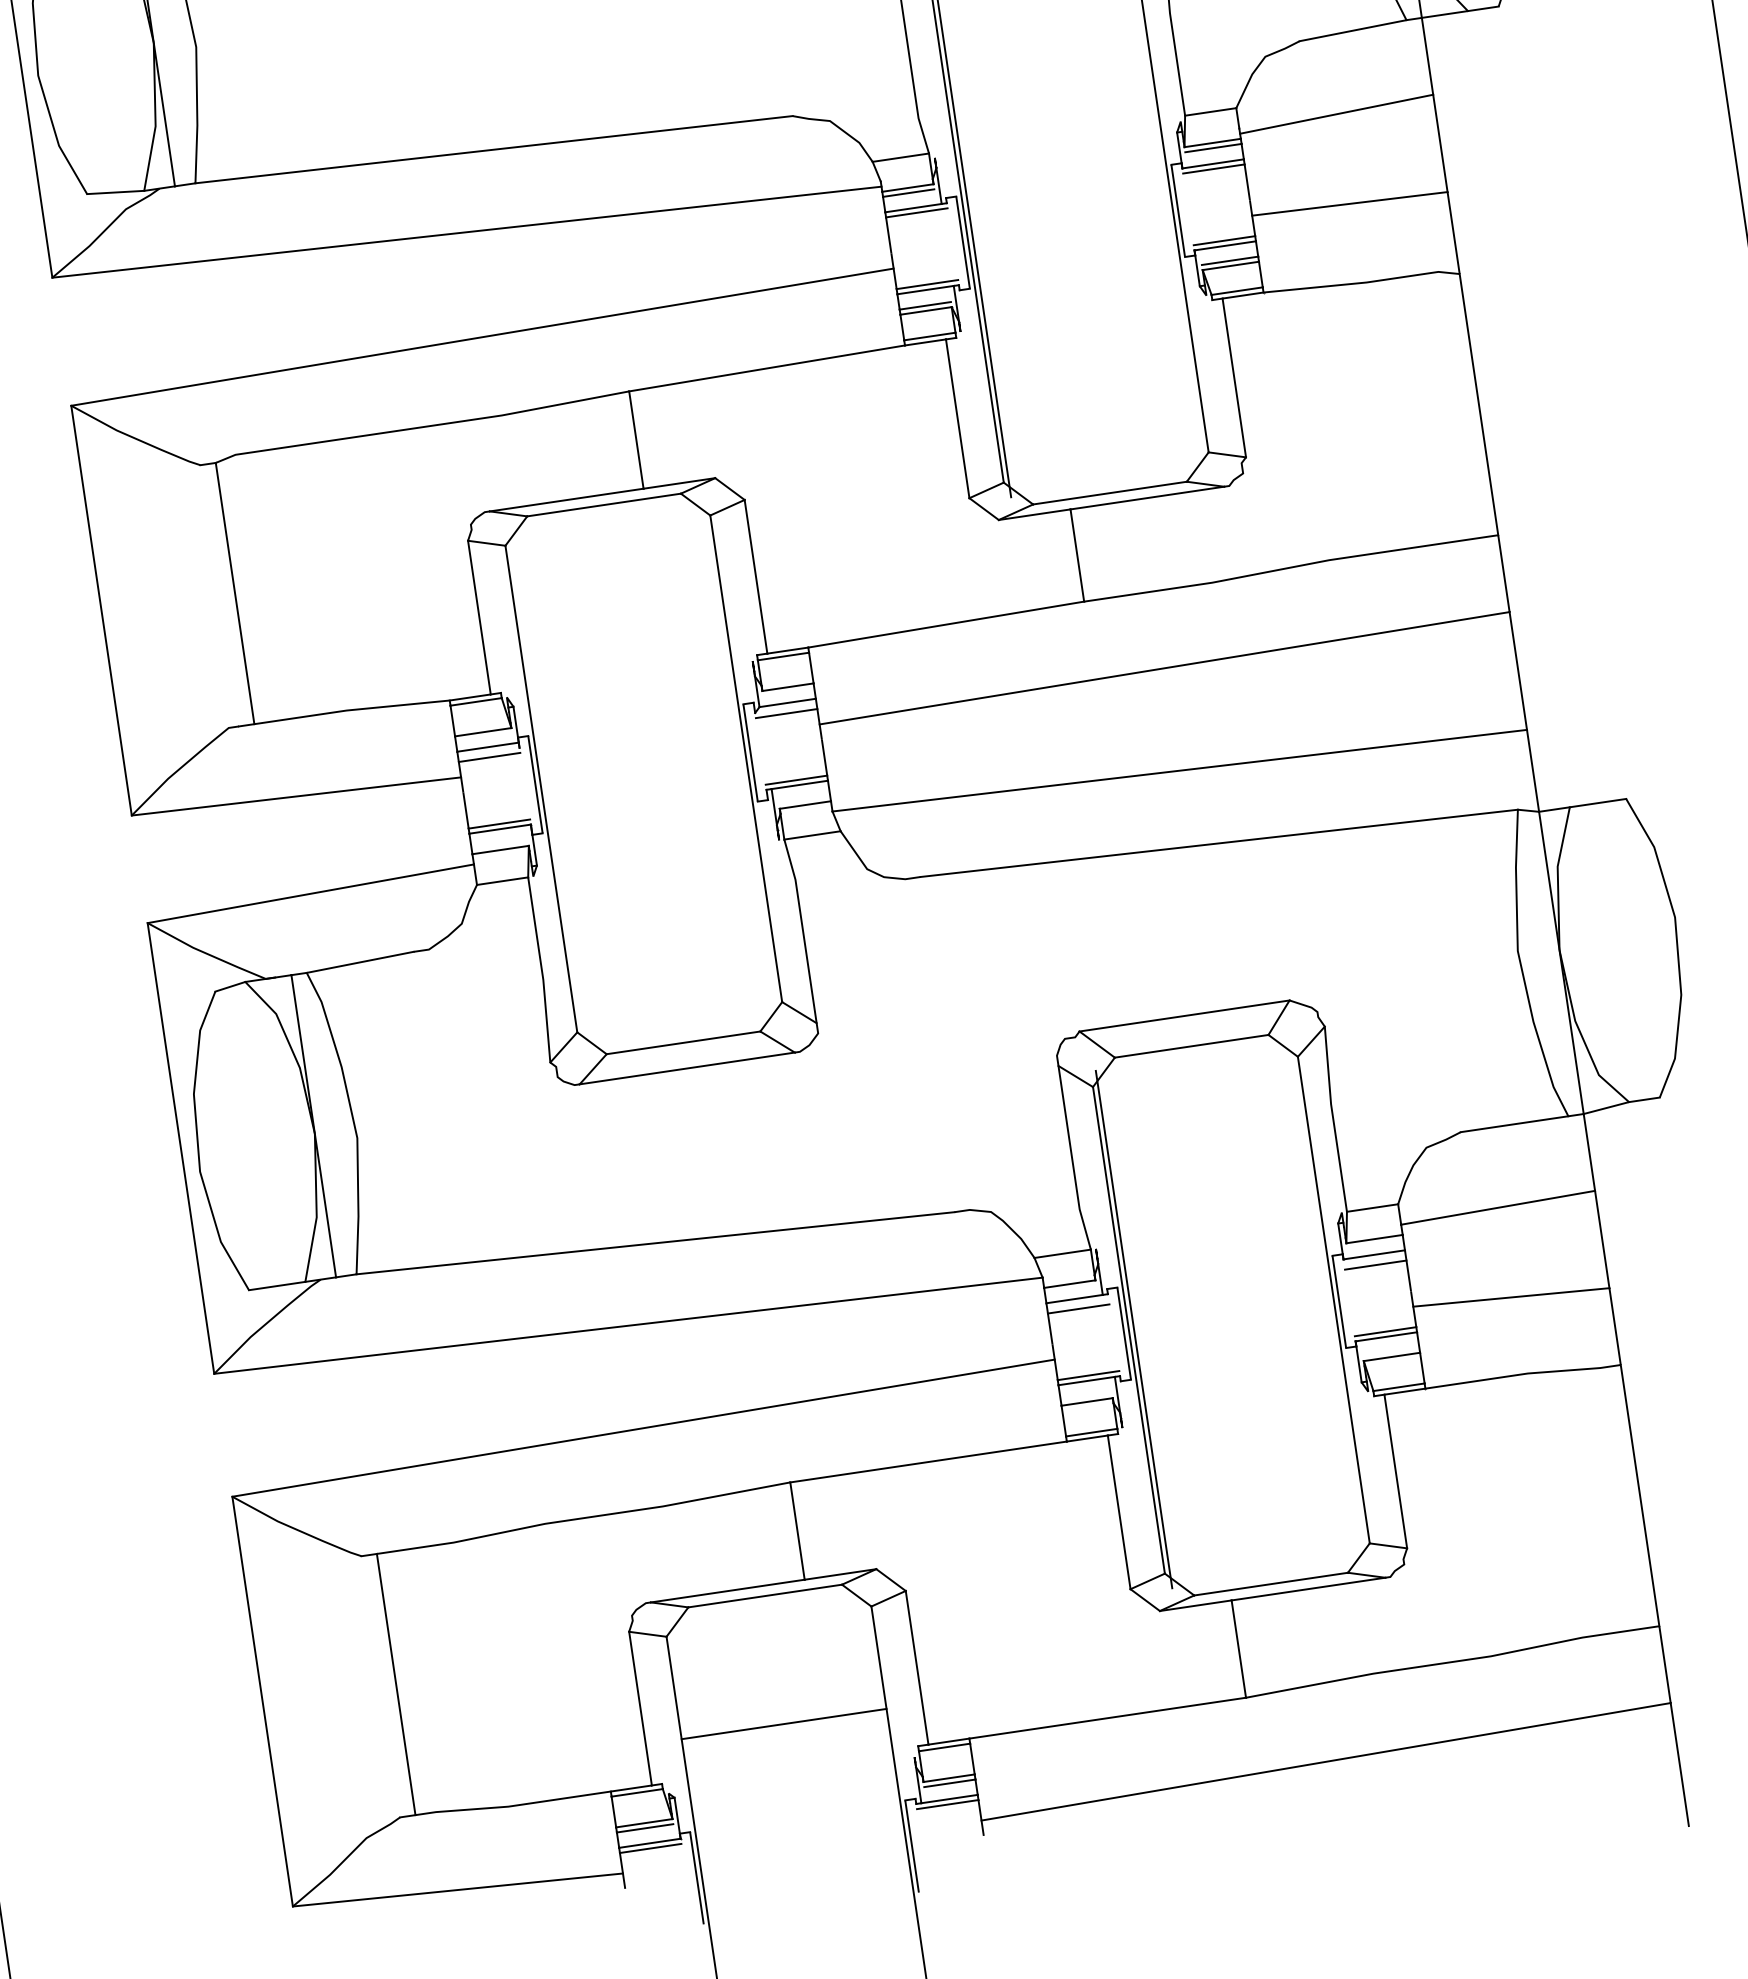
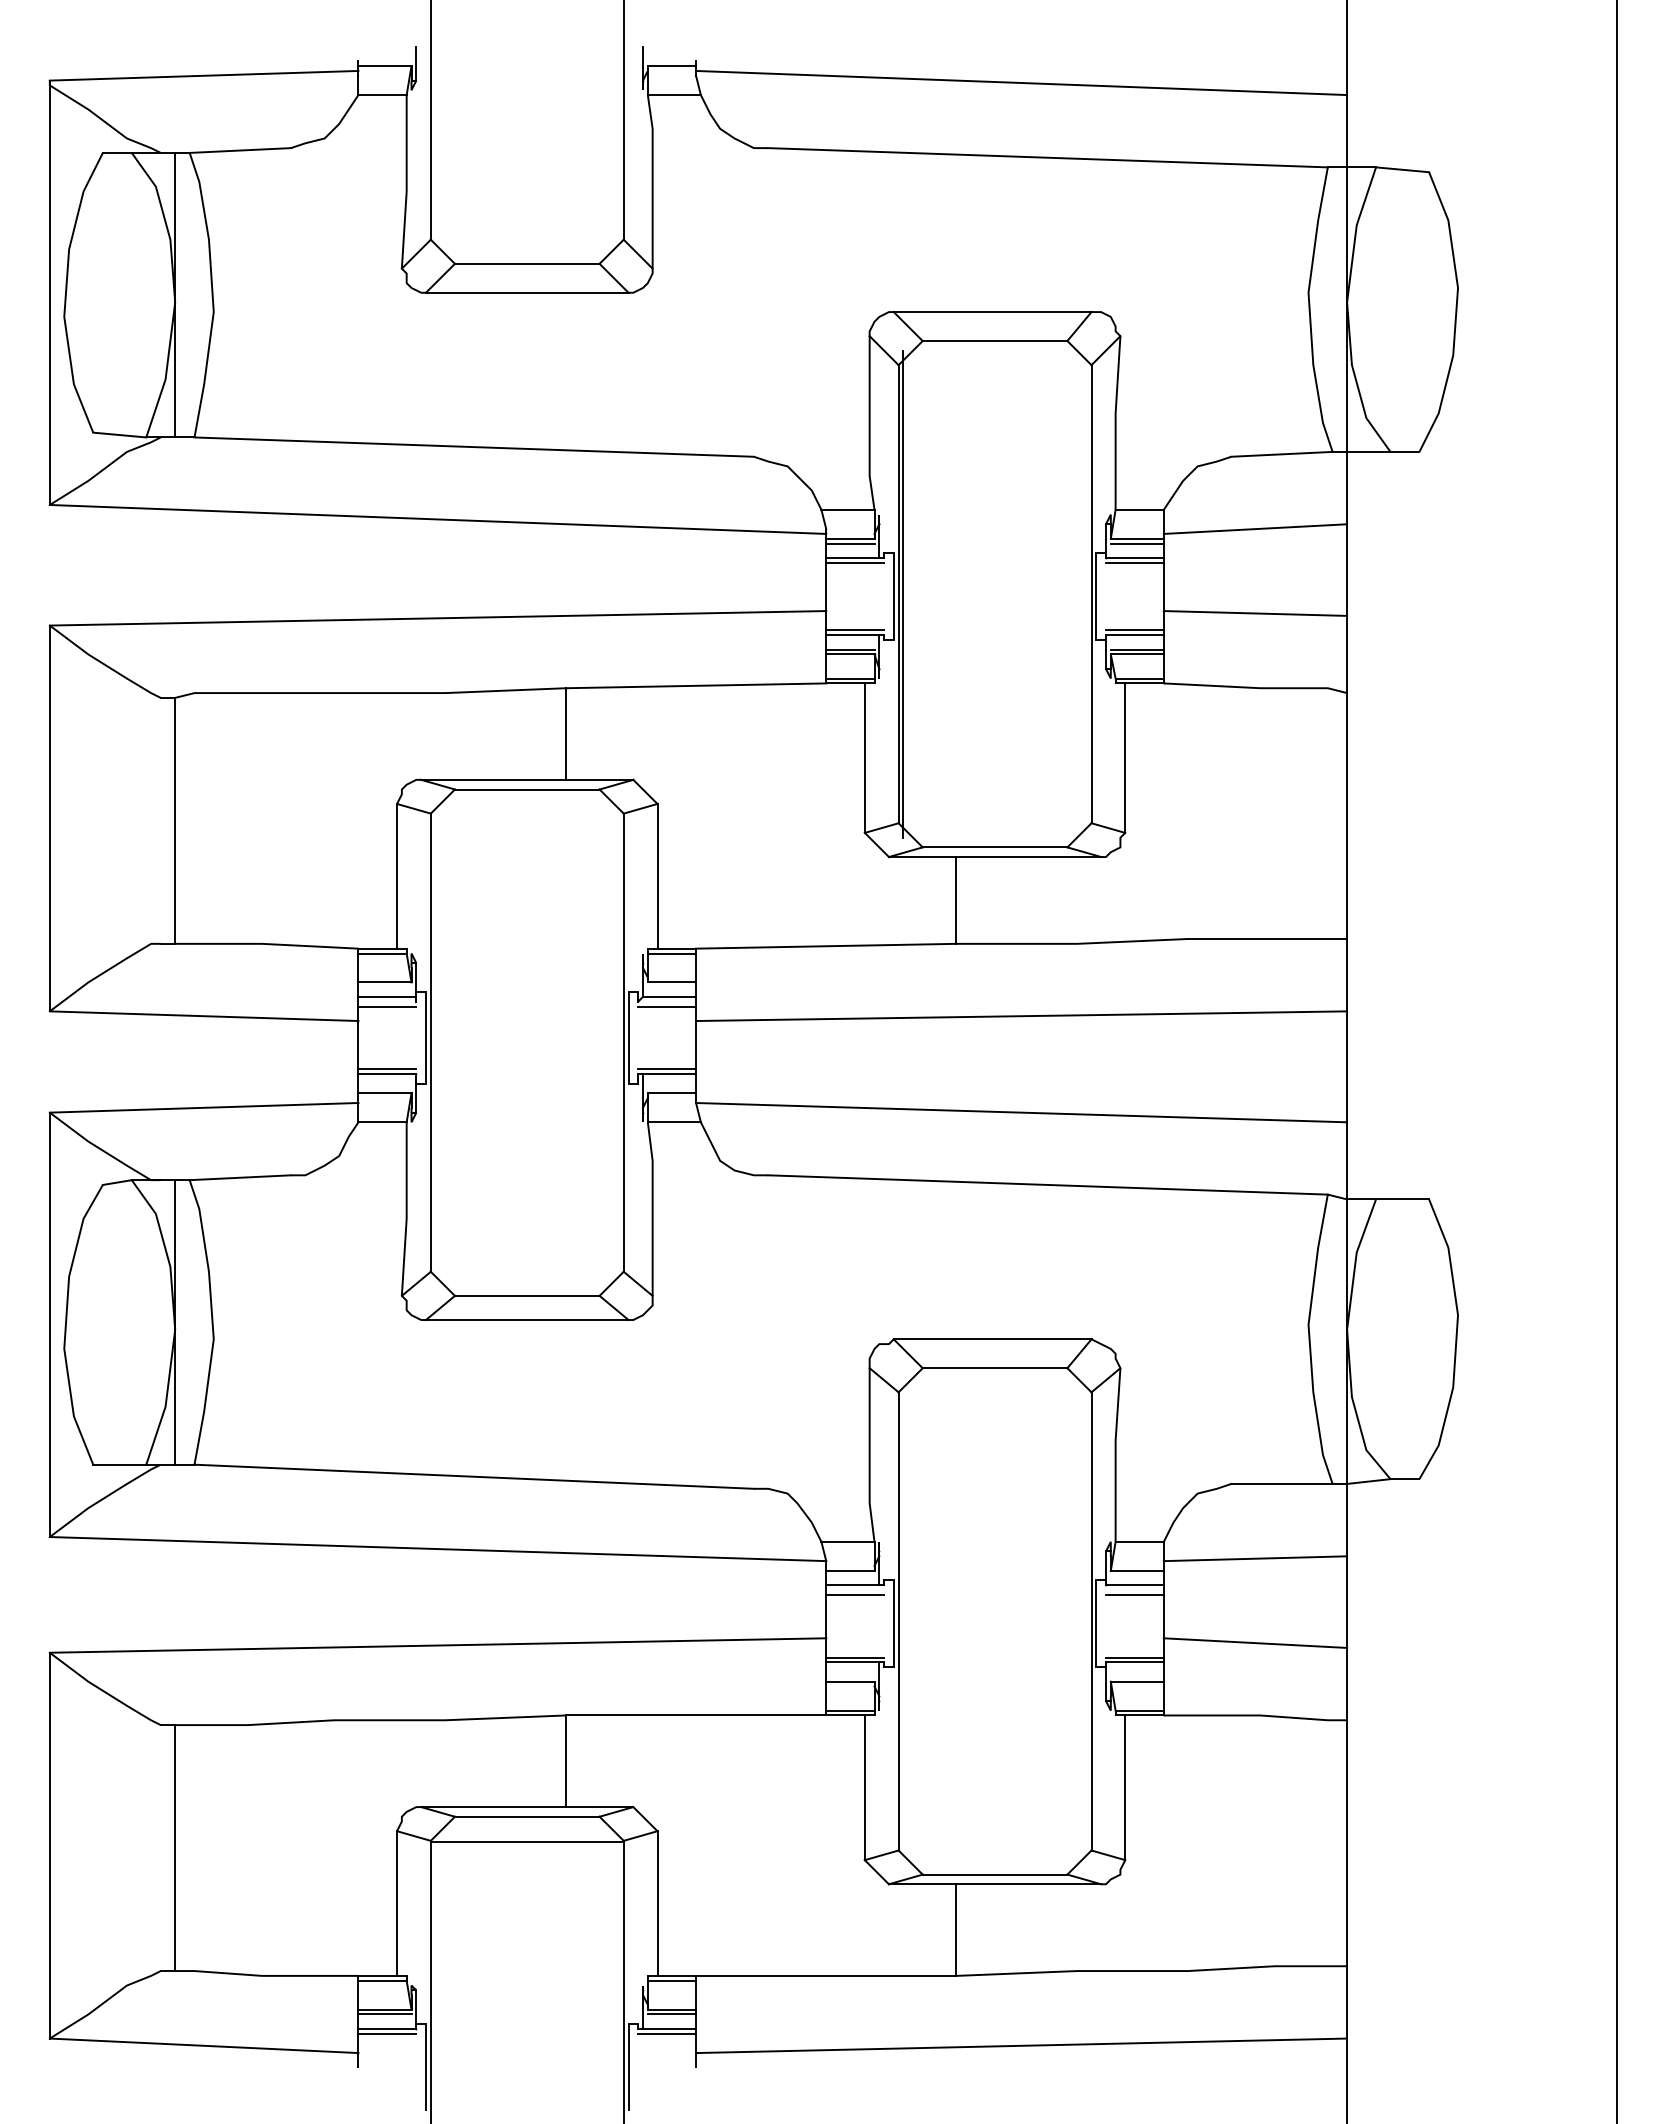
line: (1134, 1328) -> (903, 1620), removed
line: (783, 1724) -> (526, 1842), moved

